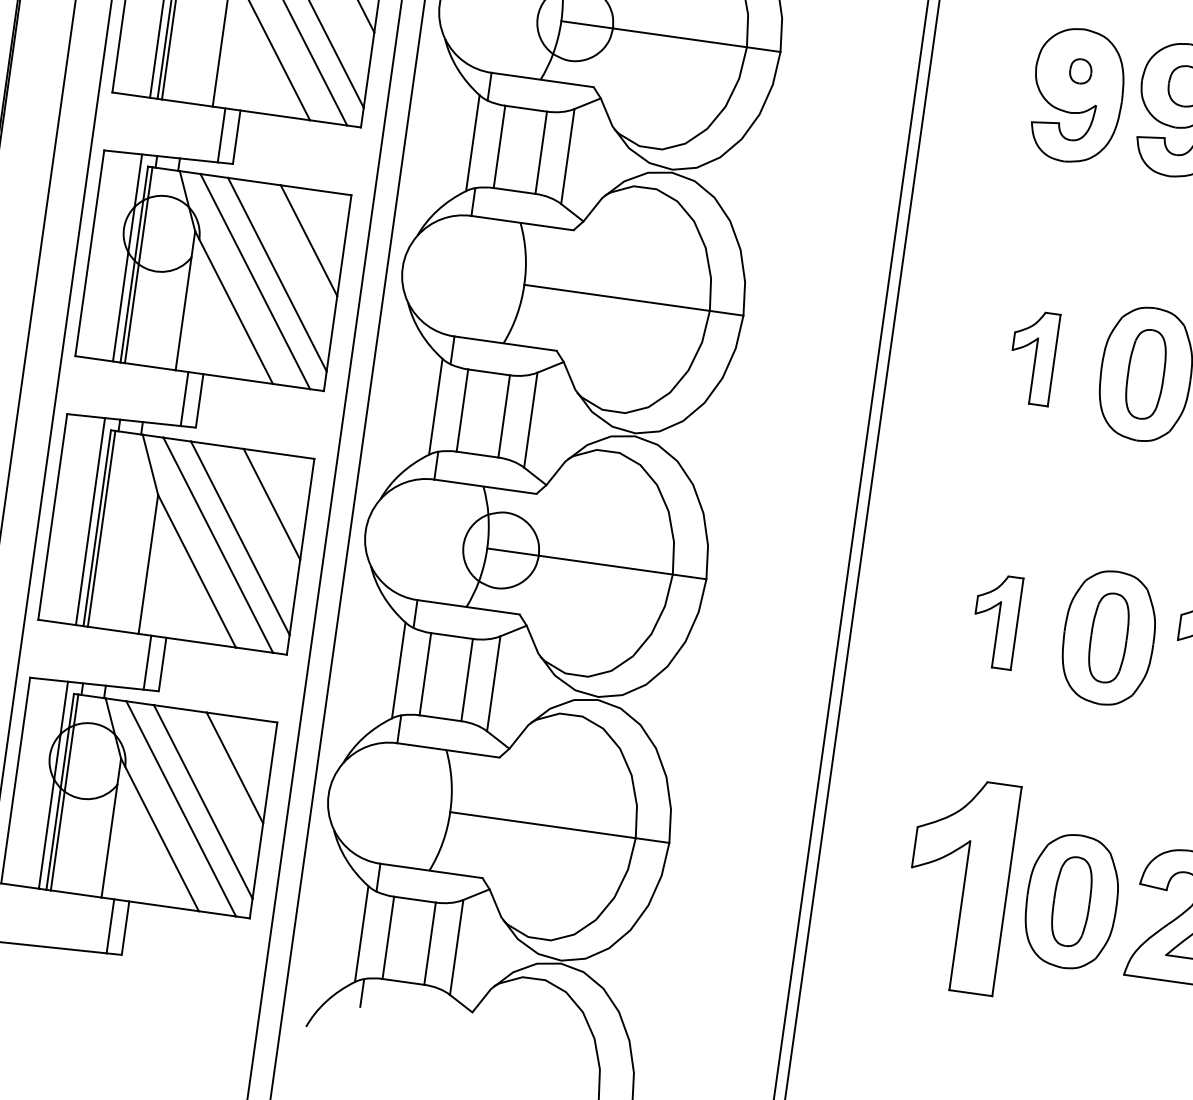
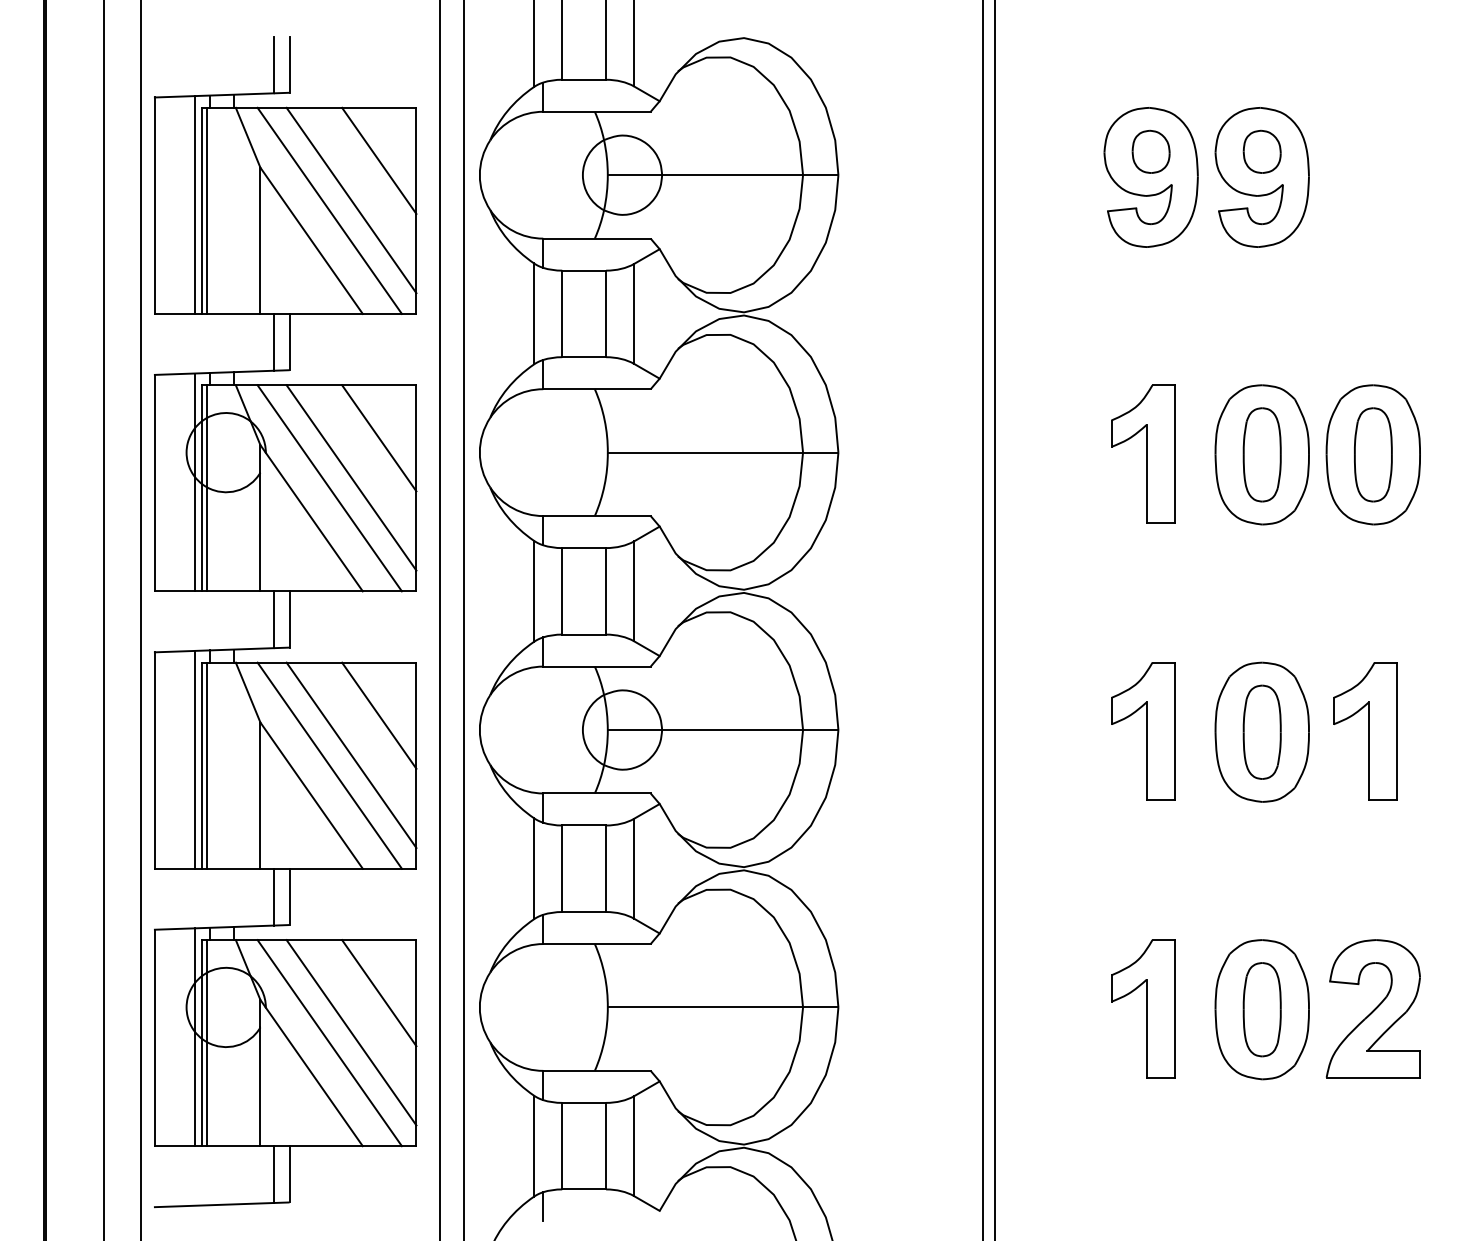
part: (1080, 71) -> (1150, 151), size x1.67
part: (1033, 357) -> (1143, 453), size x1.43
part: (996, 621) -> (1143, 731), size x1.43
part: (959, 884) -> (1143, 1008), size x0.62

